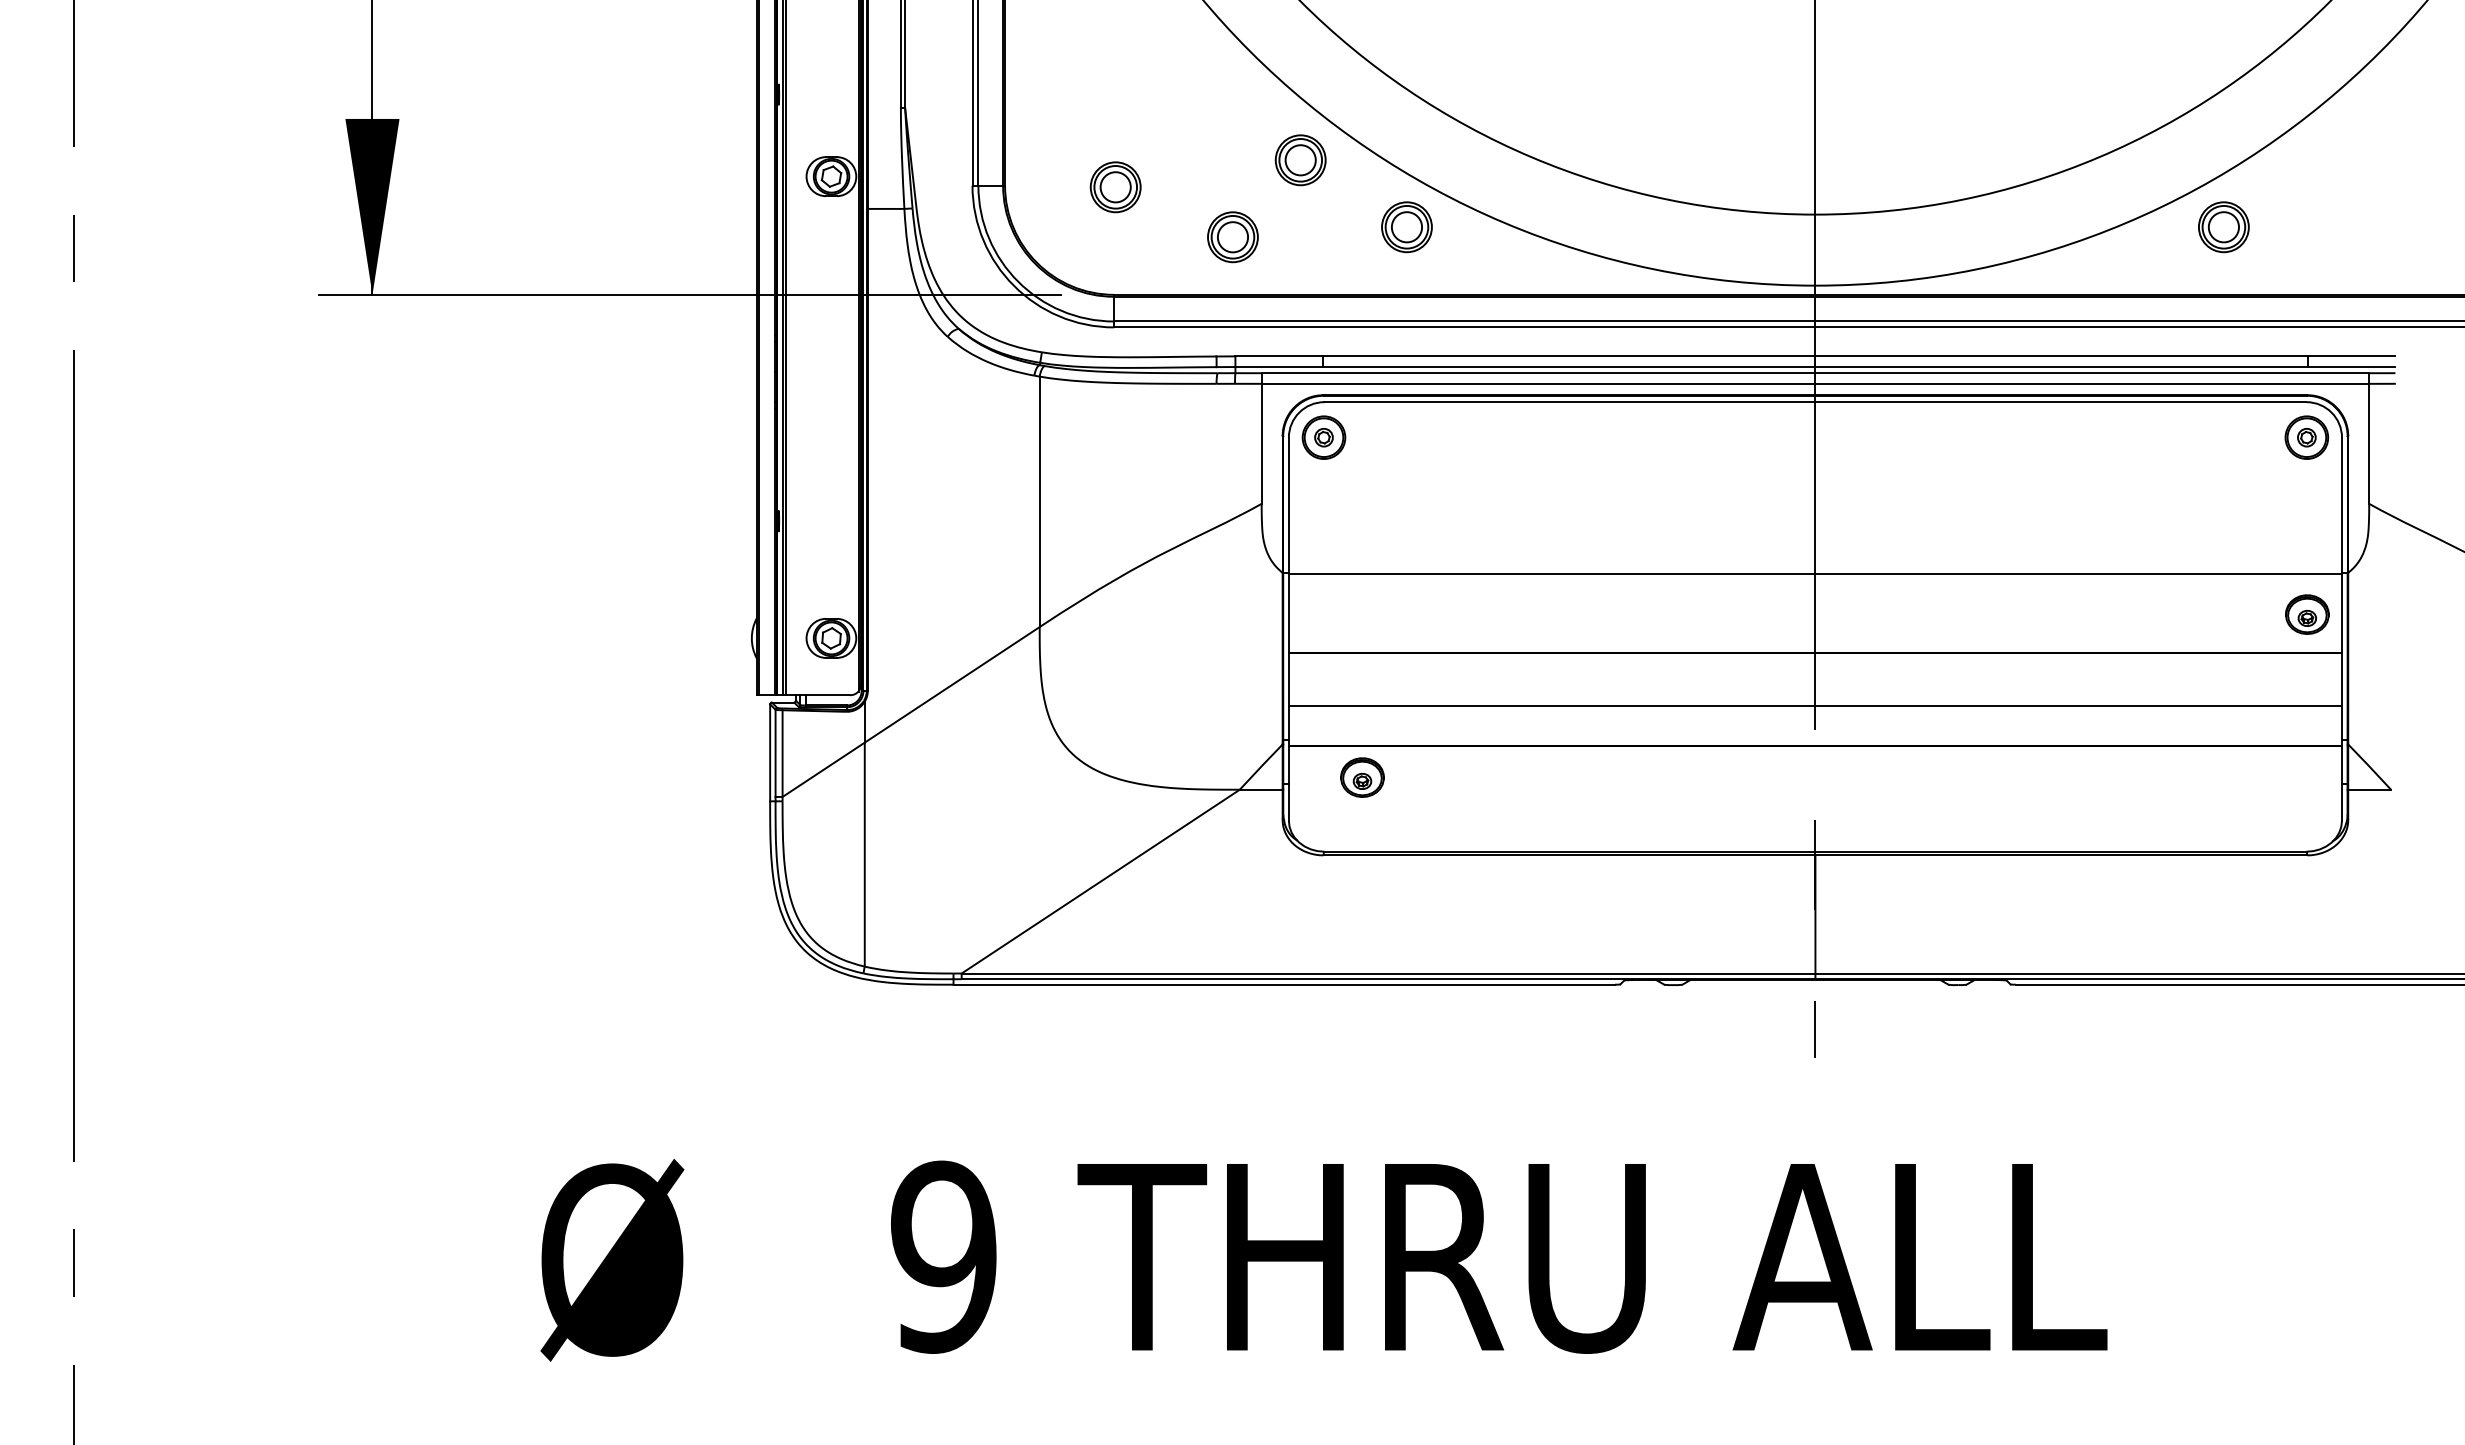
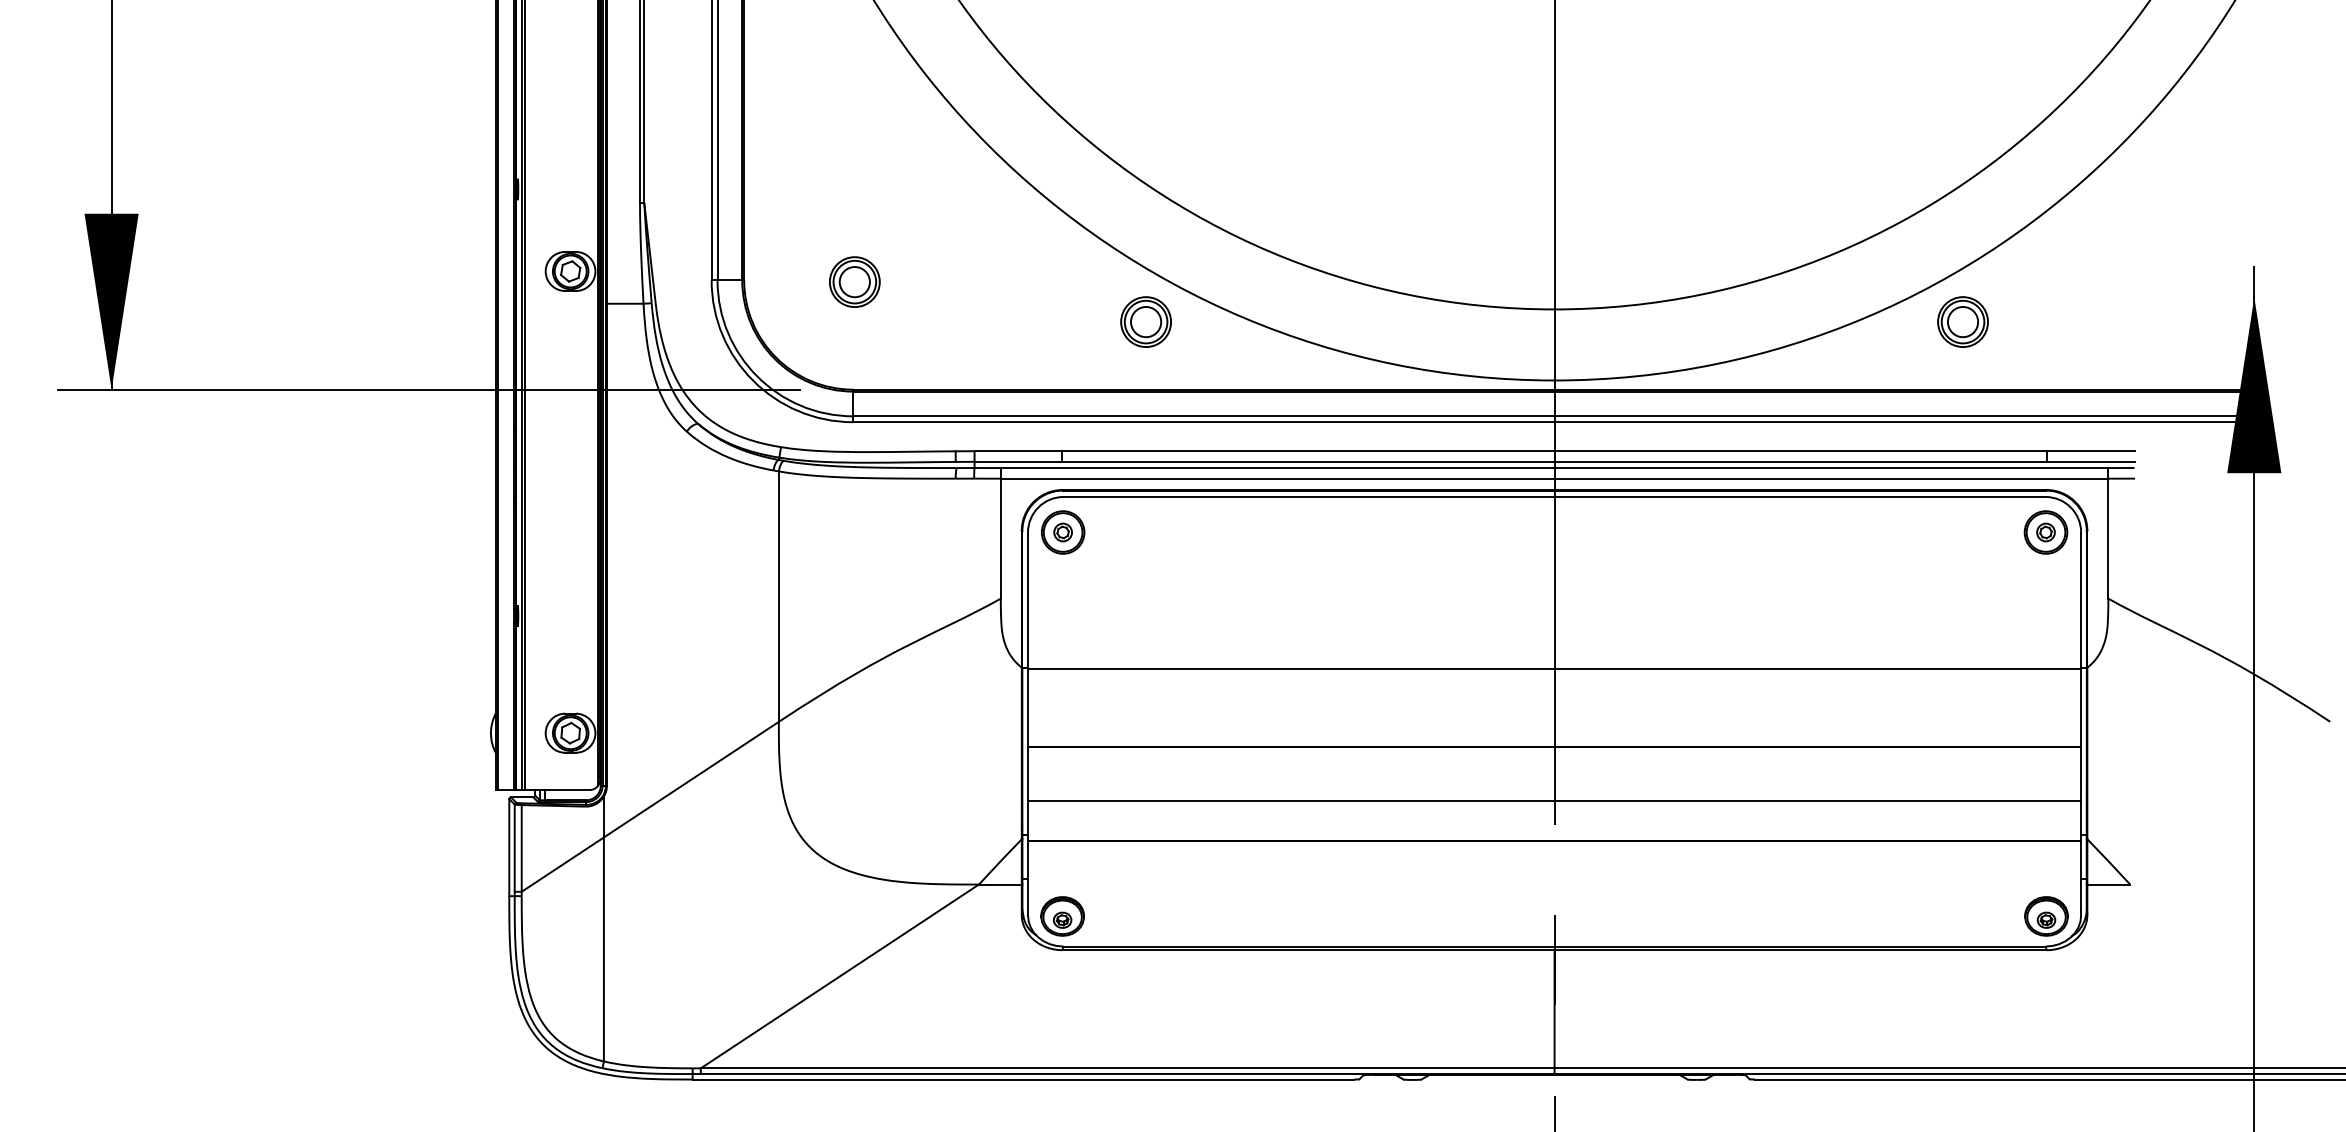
part: (1300, 160) -> (1039, 255), removed
part: (1232, 237) -> (971, 332), removed
part: (2307, 614) -> (2046, 916), moved
part: (1362, 777) -> (1062, 916), moved

